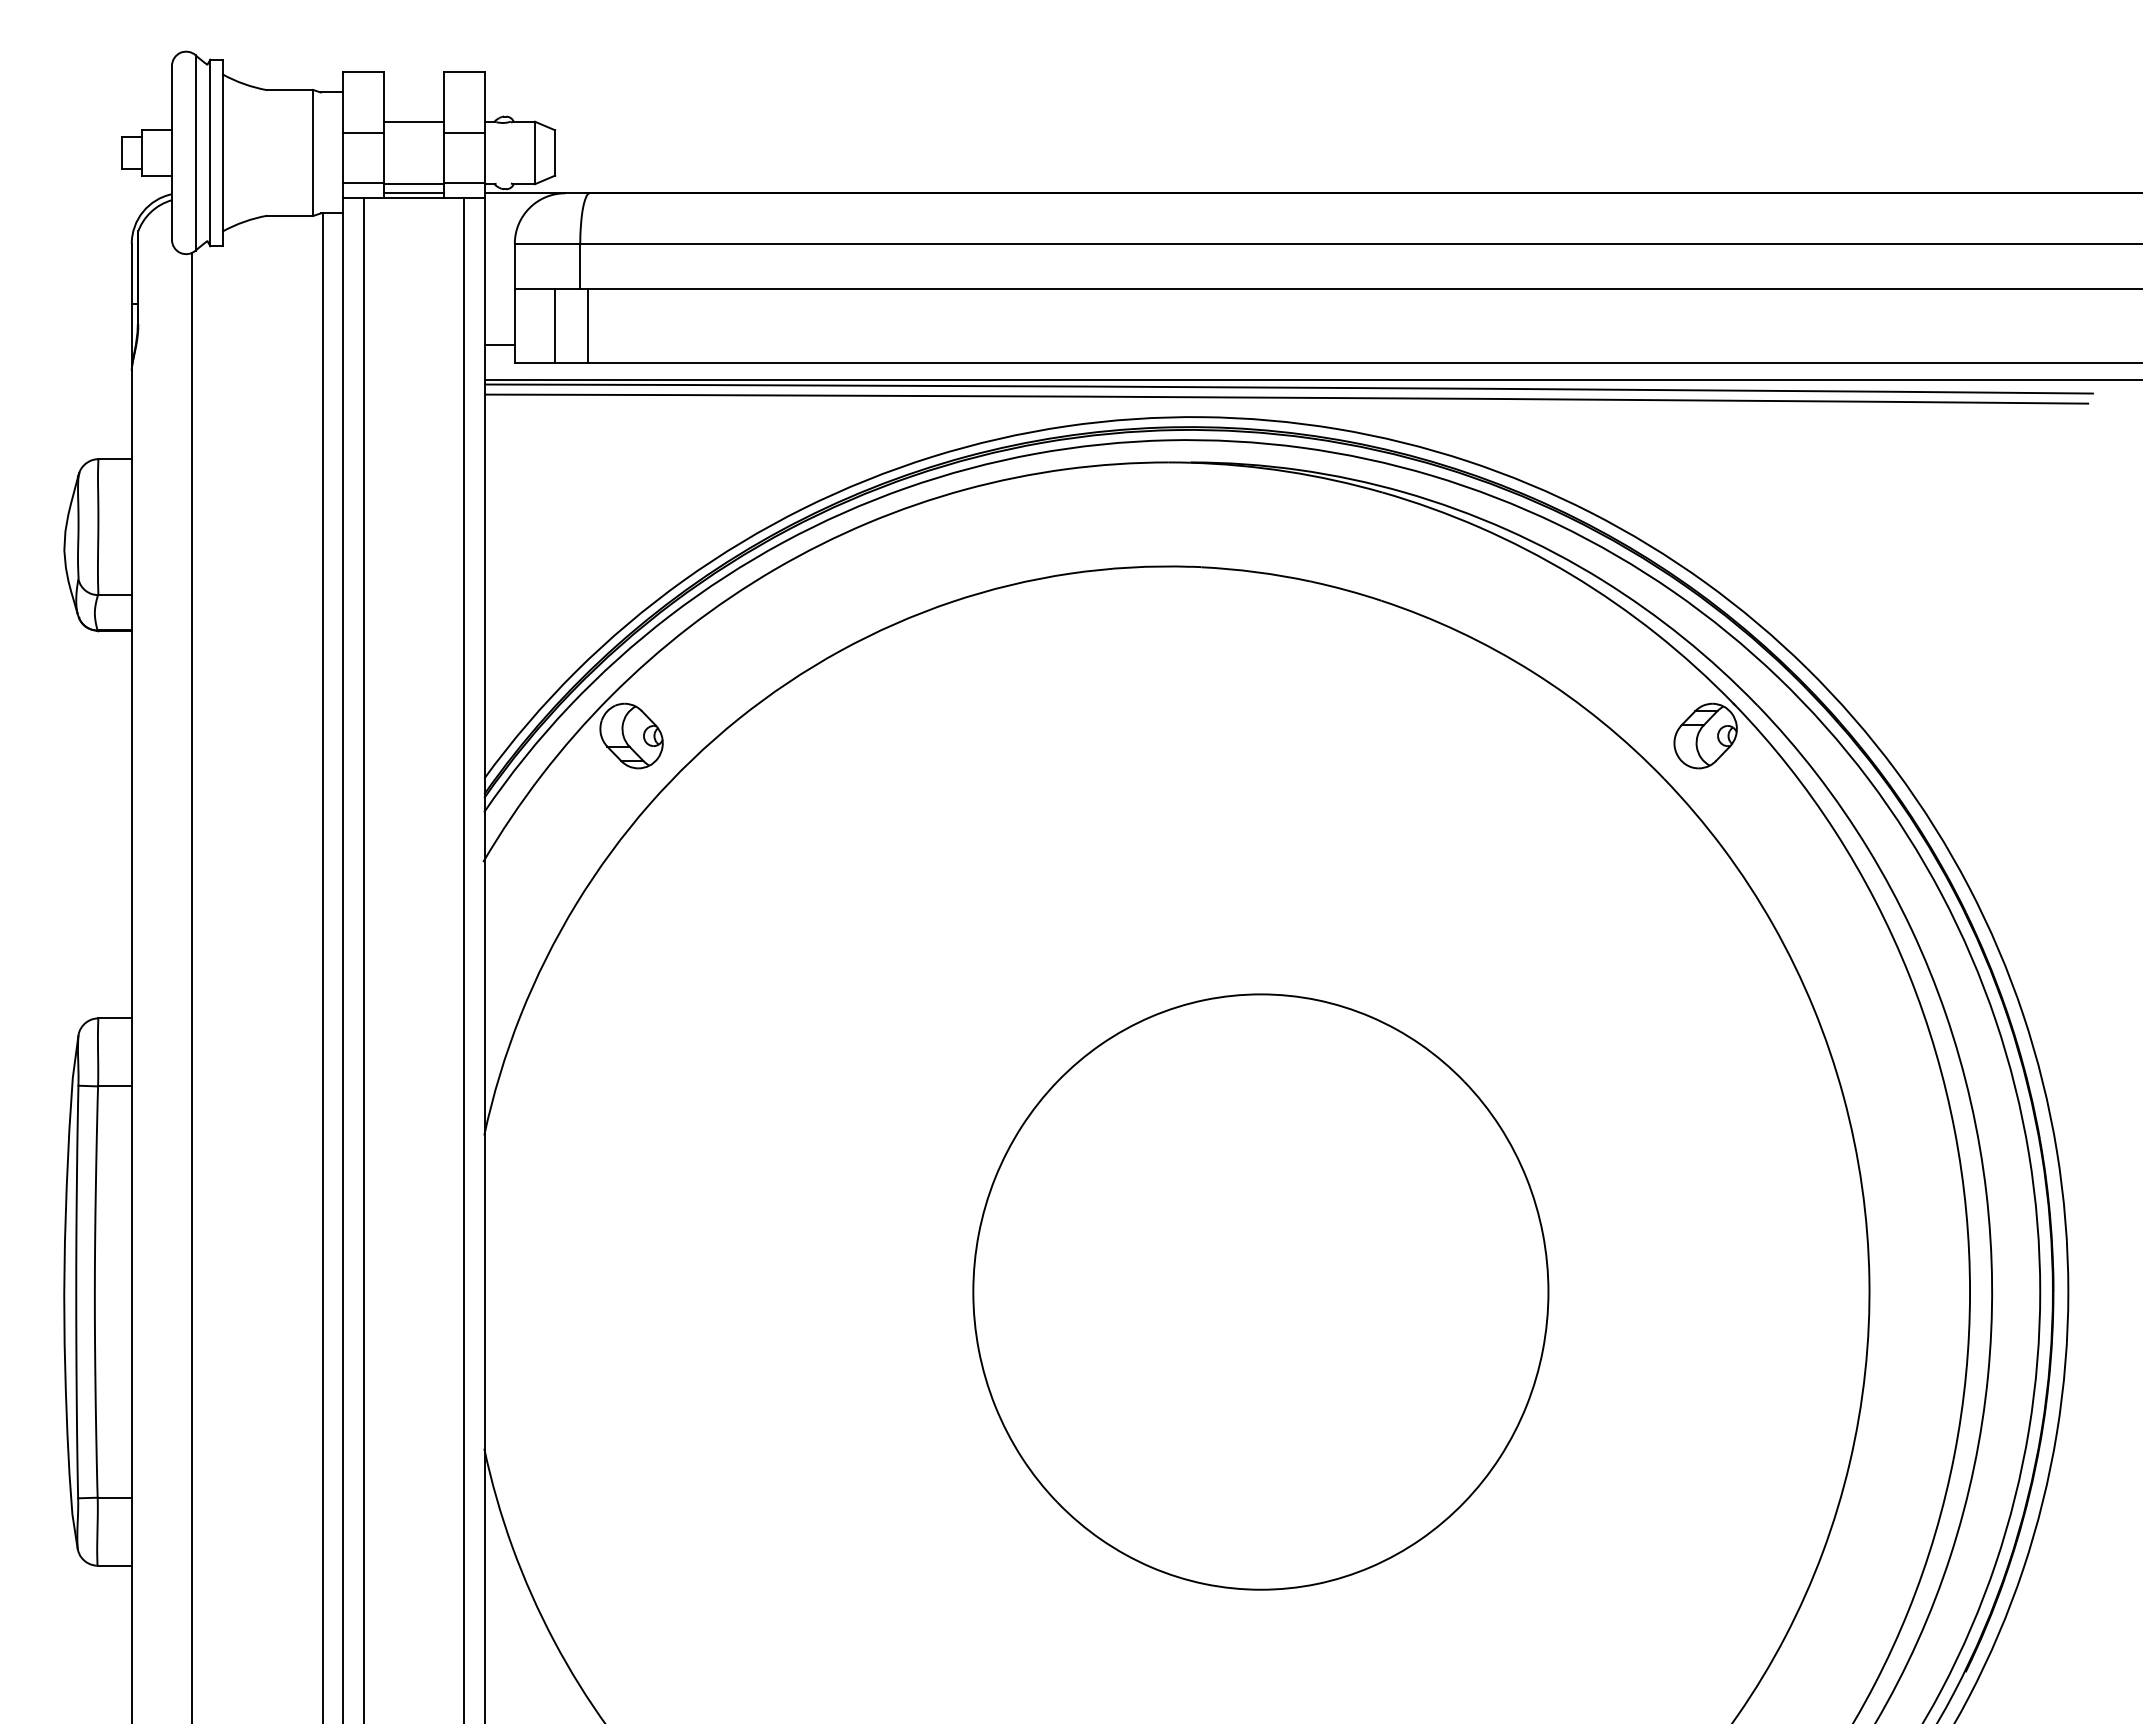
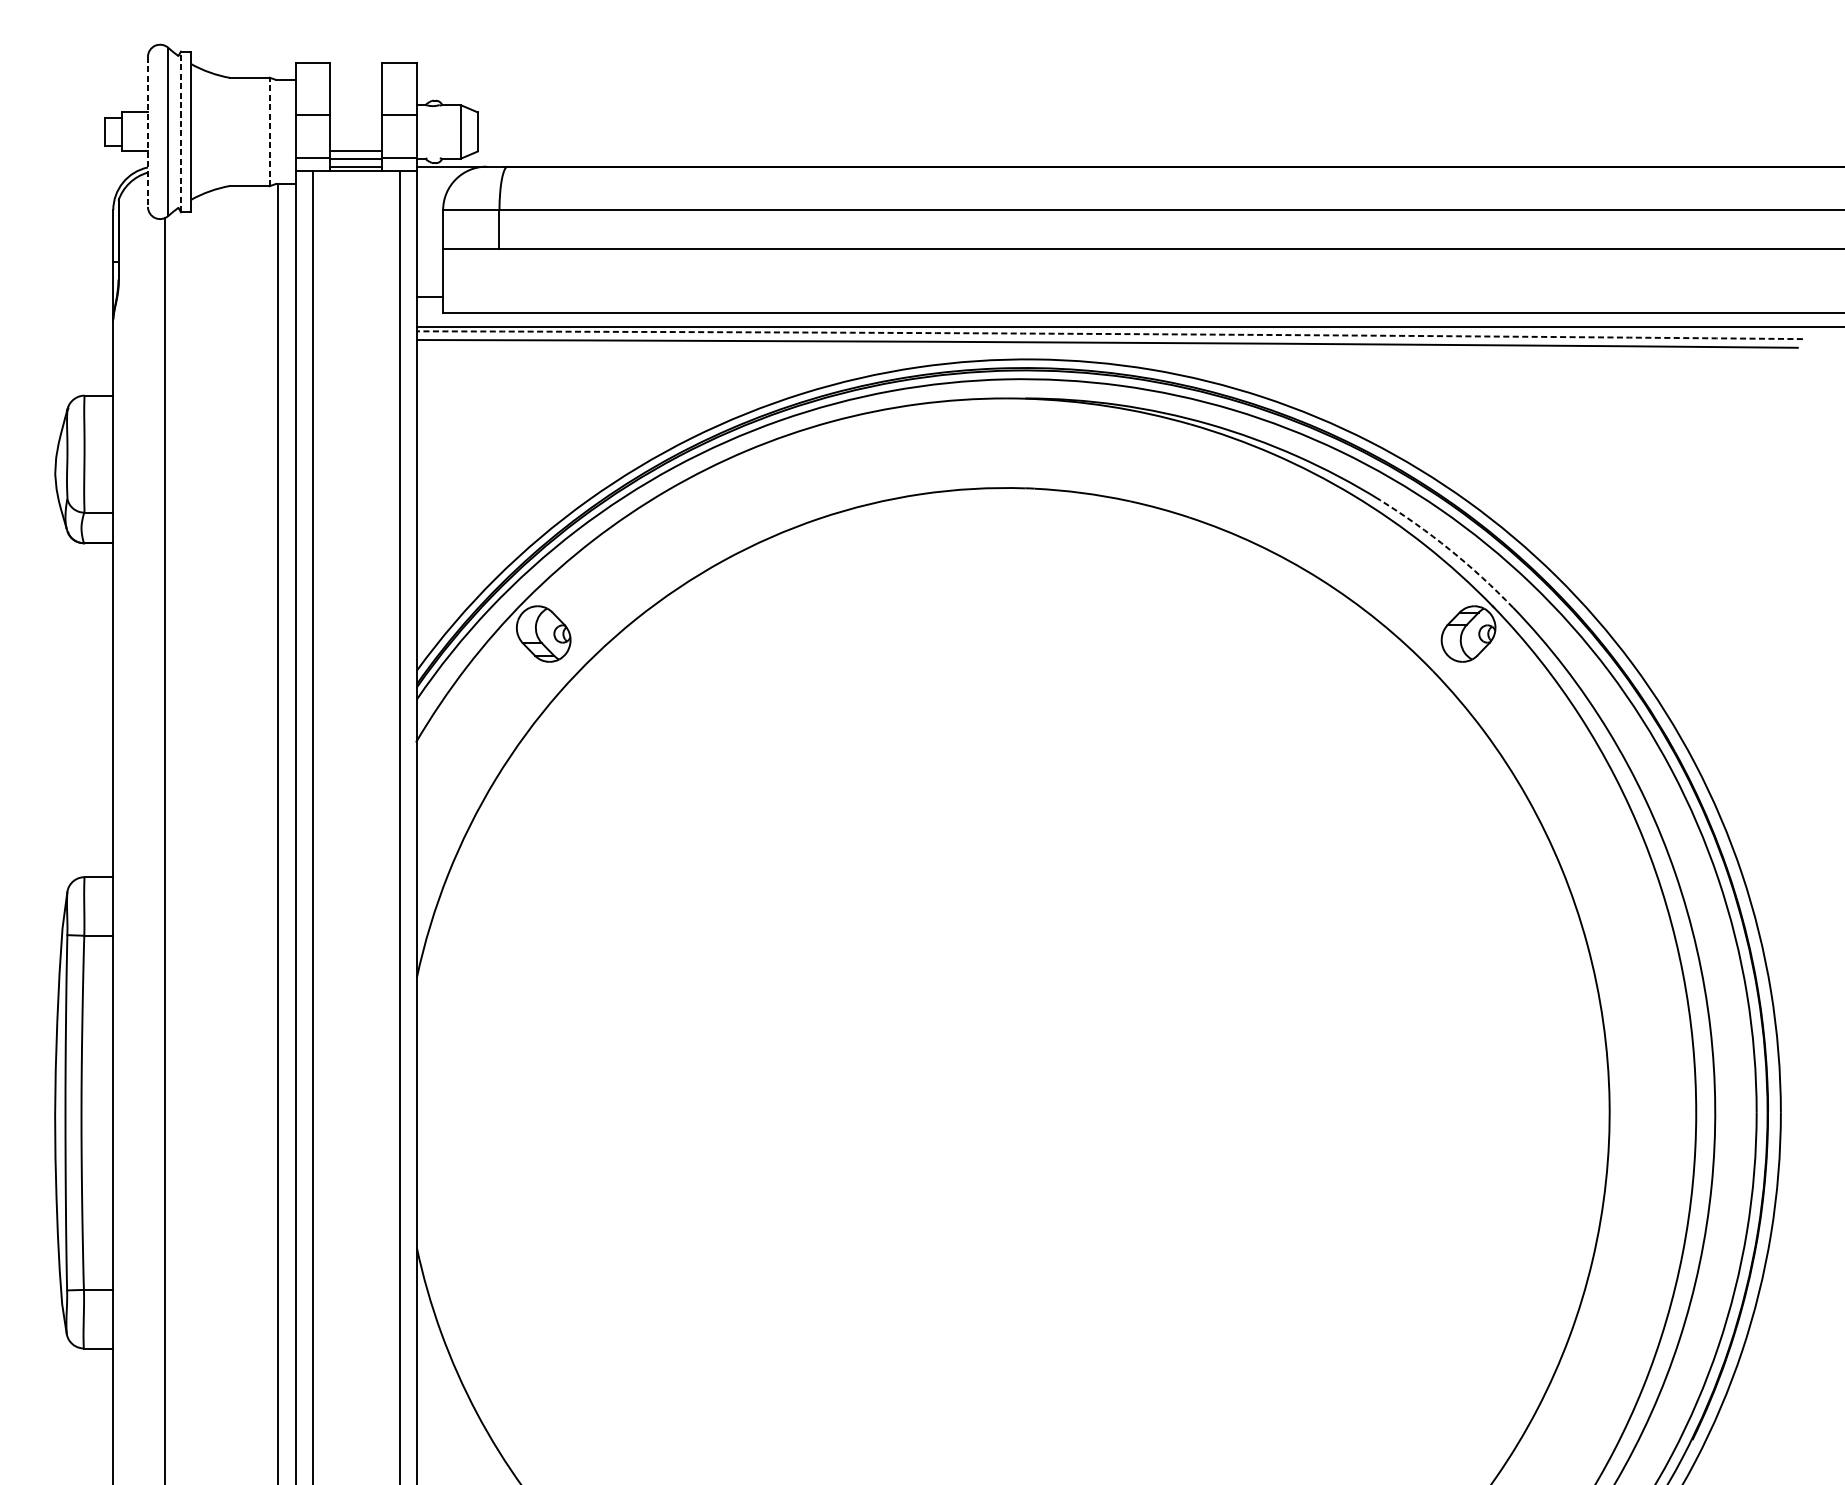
line: (413, 121) -> (355, 150), moved
line: (210, 152) -> (181, 131), solid -> dashed
line: (313, 152) -> (269, 131), solid -> dashed
line: (172, 153) -> (148, 132), solid -> dashed
line: (555, 325) -> (478, 280), removed
line: (587, 325) -> (505, 280), removed
arc: (1289, 387) -> (1110, 333), solid -> dashed
arc: (1683, 638) -> (1449, 550), solid -> dashed
part: (1260, 1291) -> (1085, 1112), removed

